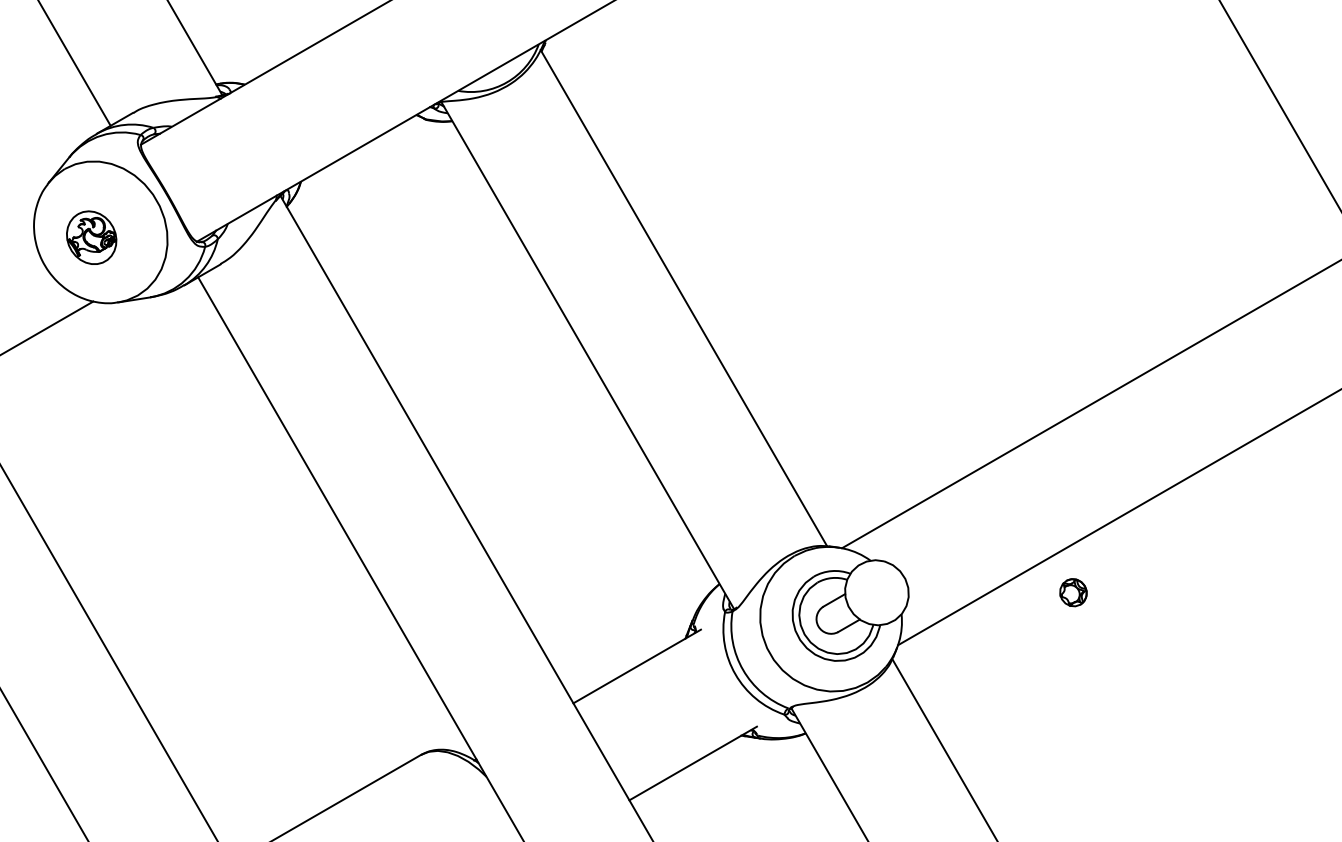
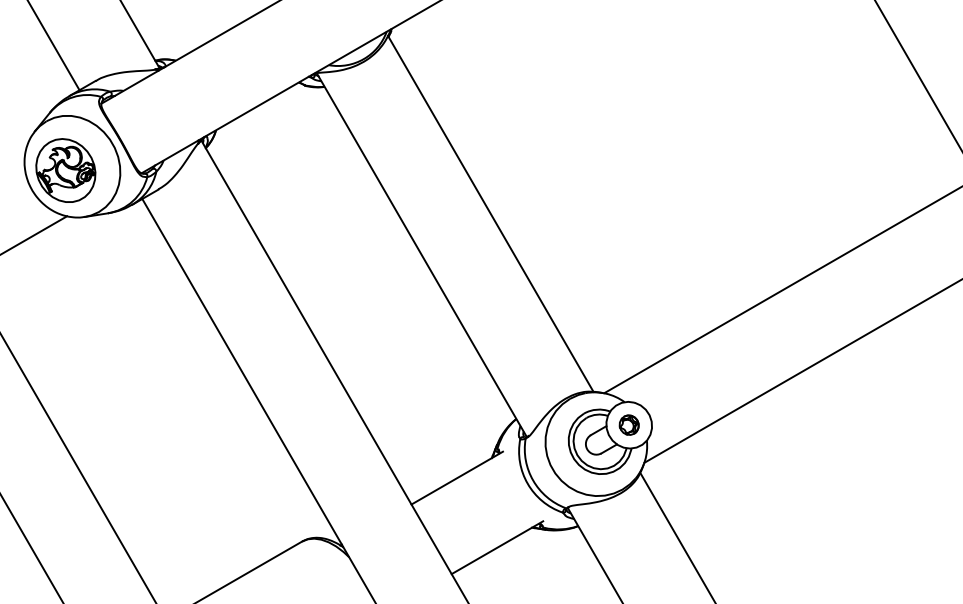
part: (91, 237) -> (65, 170), size x1.67
part: (1072, 591) -> (628, 424), moved

